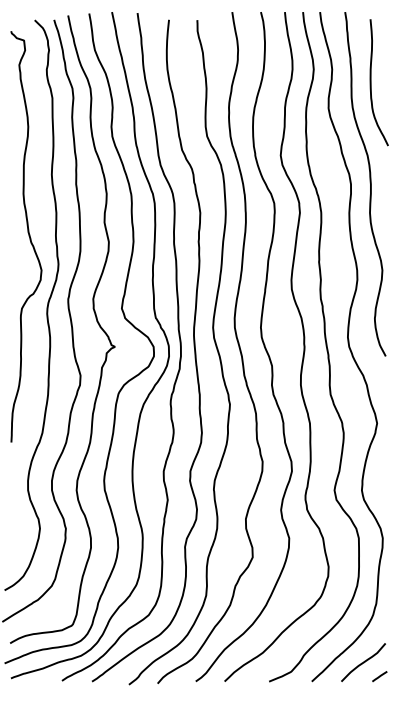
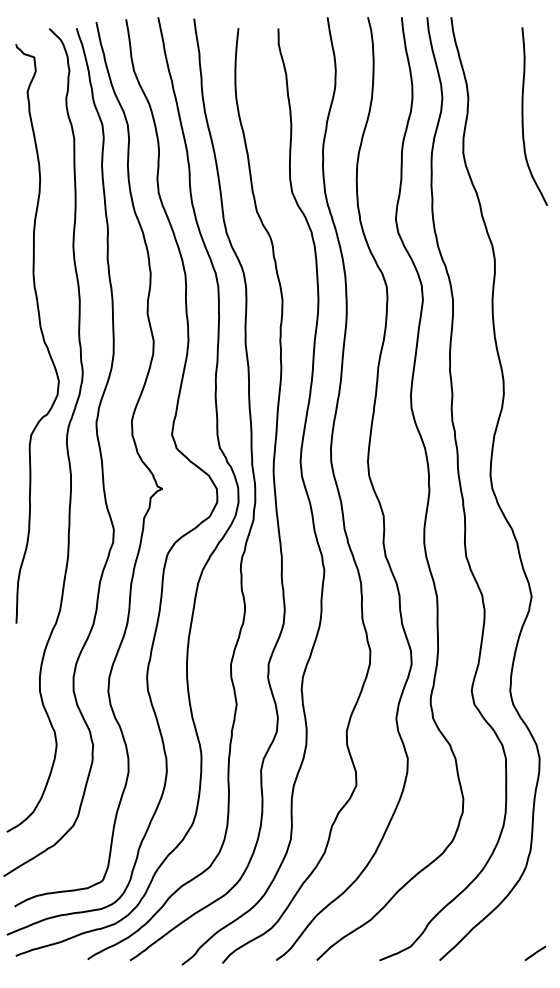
curve: (369, 183) -> (521, 258), removed
curve: (363, 662) -> (512, 933), removed

